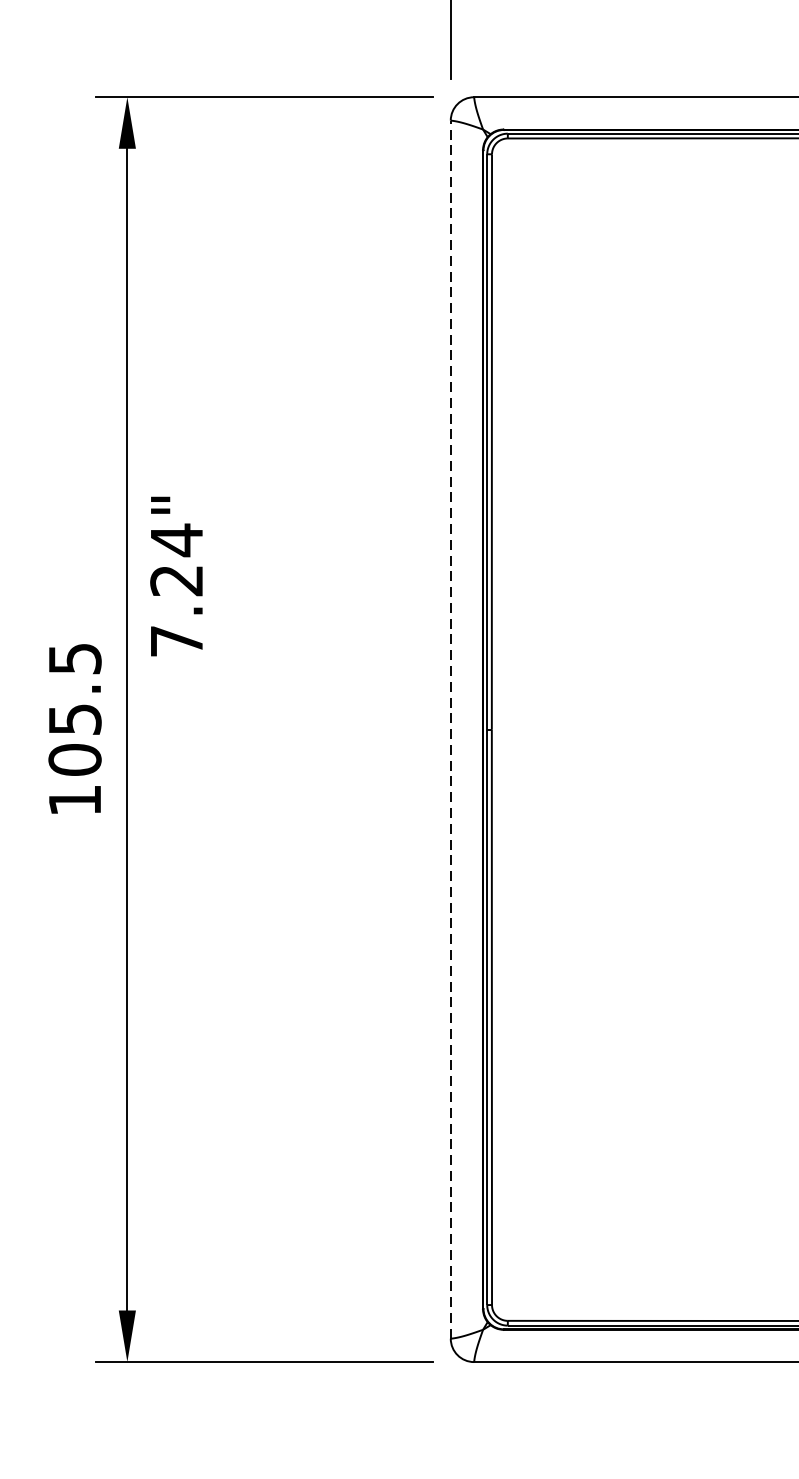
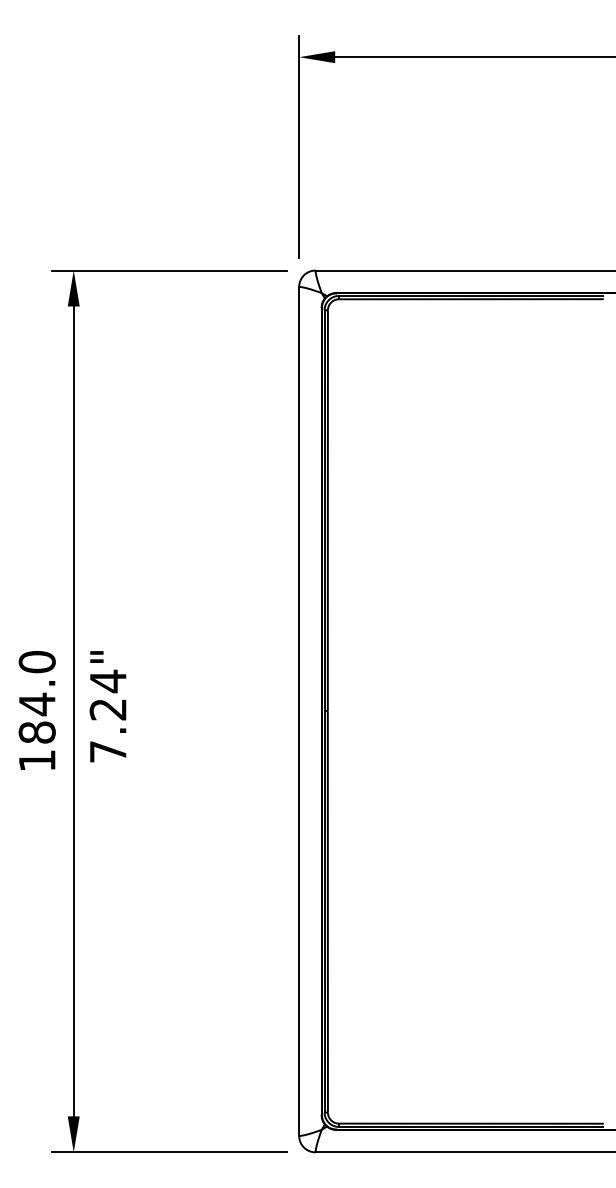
text: (175, 576) -> (107, 706), moved
text: (73, 709) -> (36, 697), 105.5 -> 184.0
line: (451, 729) -> (299, 711), dashed -> solid

